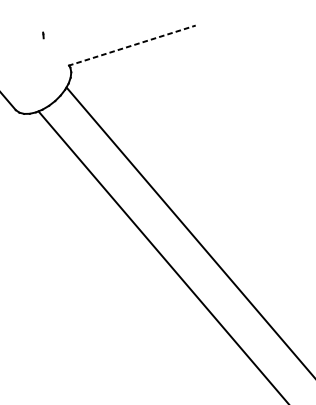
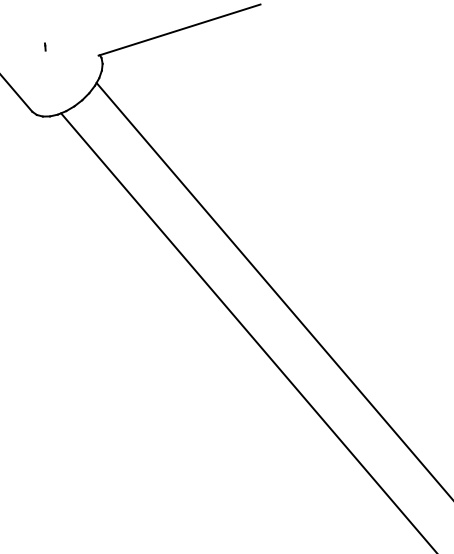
part: (43, 35) -> (45, 46), moved
line: (131, 46) -> (179, 30), dashed -> solid

